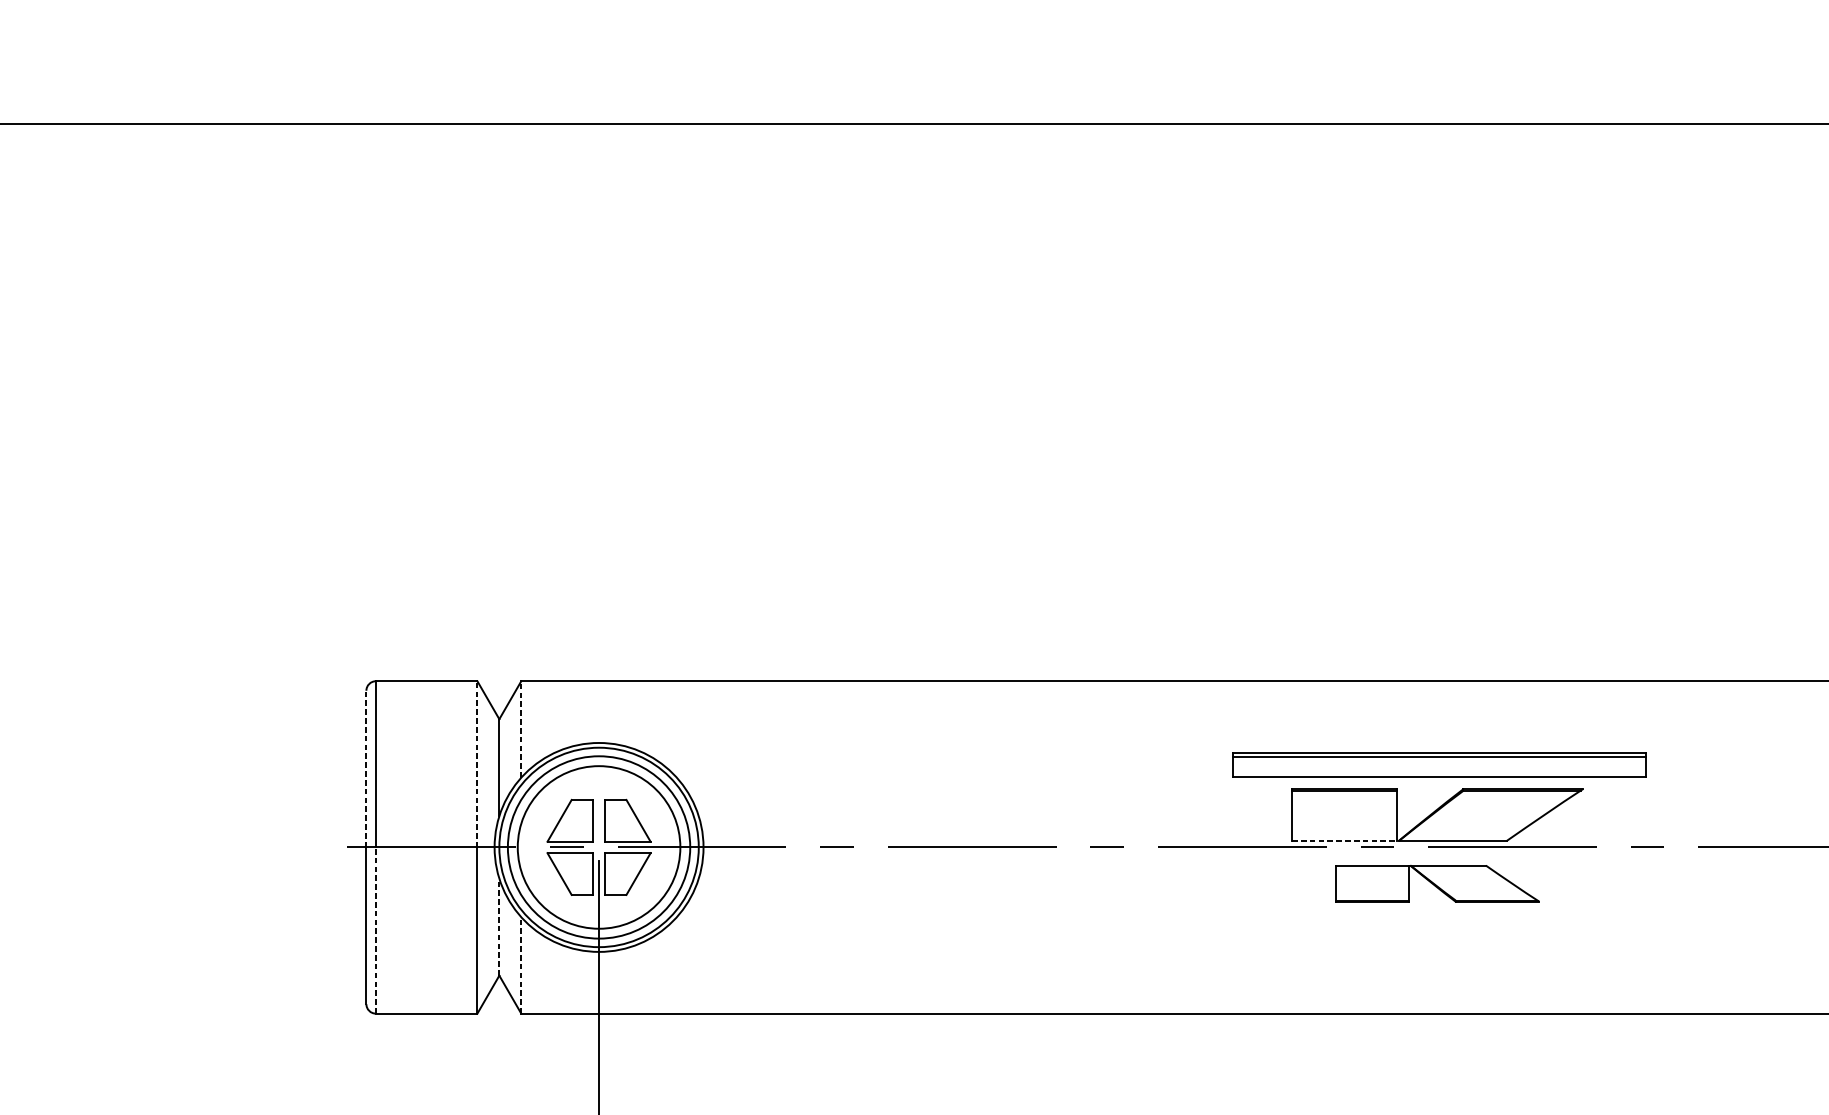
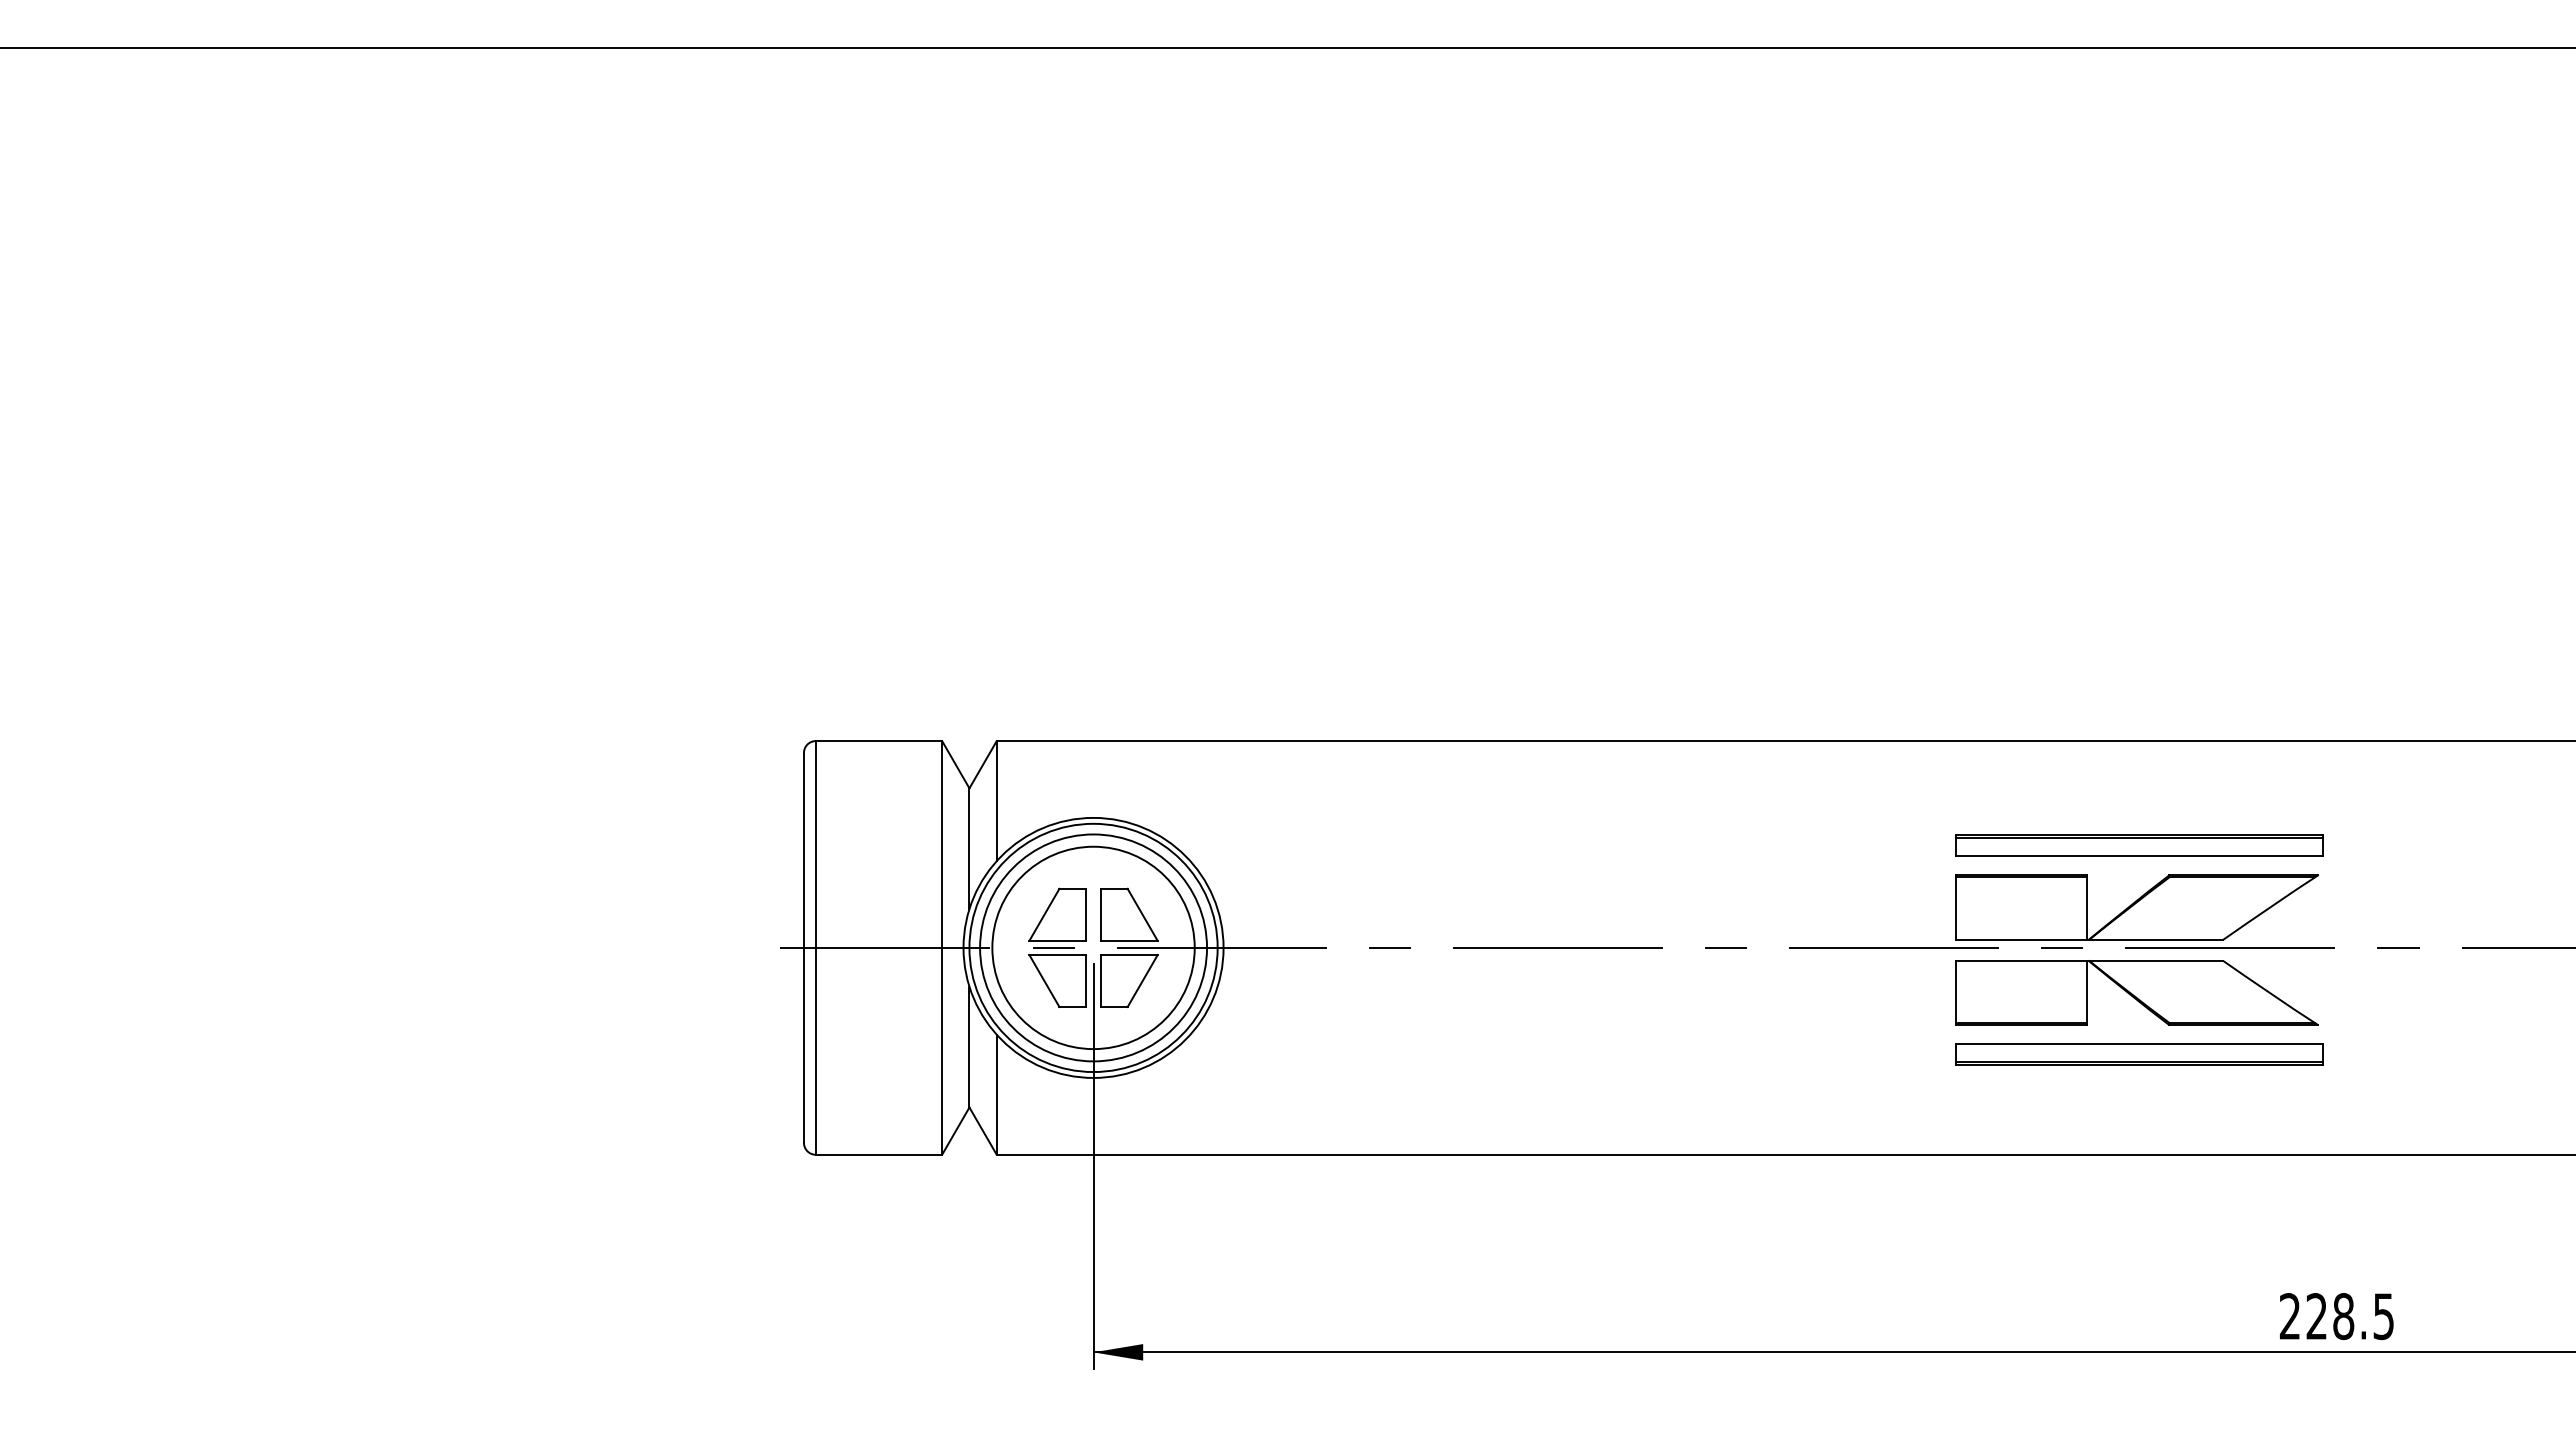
line: (521, 728) -> (996, 800), dashed -> solid
line: (477, 764) -> (942, 844), dashed -> solid
part: (1439, 765) -> (2139, 845), size x0.71
line: (366, 769) -> (803, 850), dashed -> solid
line: (1344, 841) -> (2021, 940), dashed -> solid
part: (1437, 883) -> (2136, 992), size x1.43
line: (499, 926) -> (969, 1046), dashed -> solid
line: (375, 929) -> (815, 1050), dashed -> solid
part: (1439, 933) -> (2139, 1054), added
line: (521, 965) -> (996, 1094), dashed -> solid

